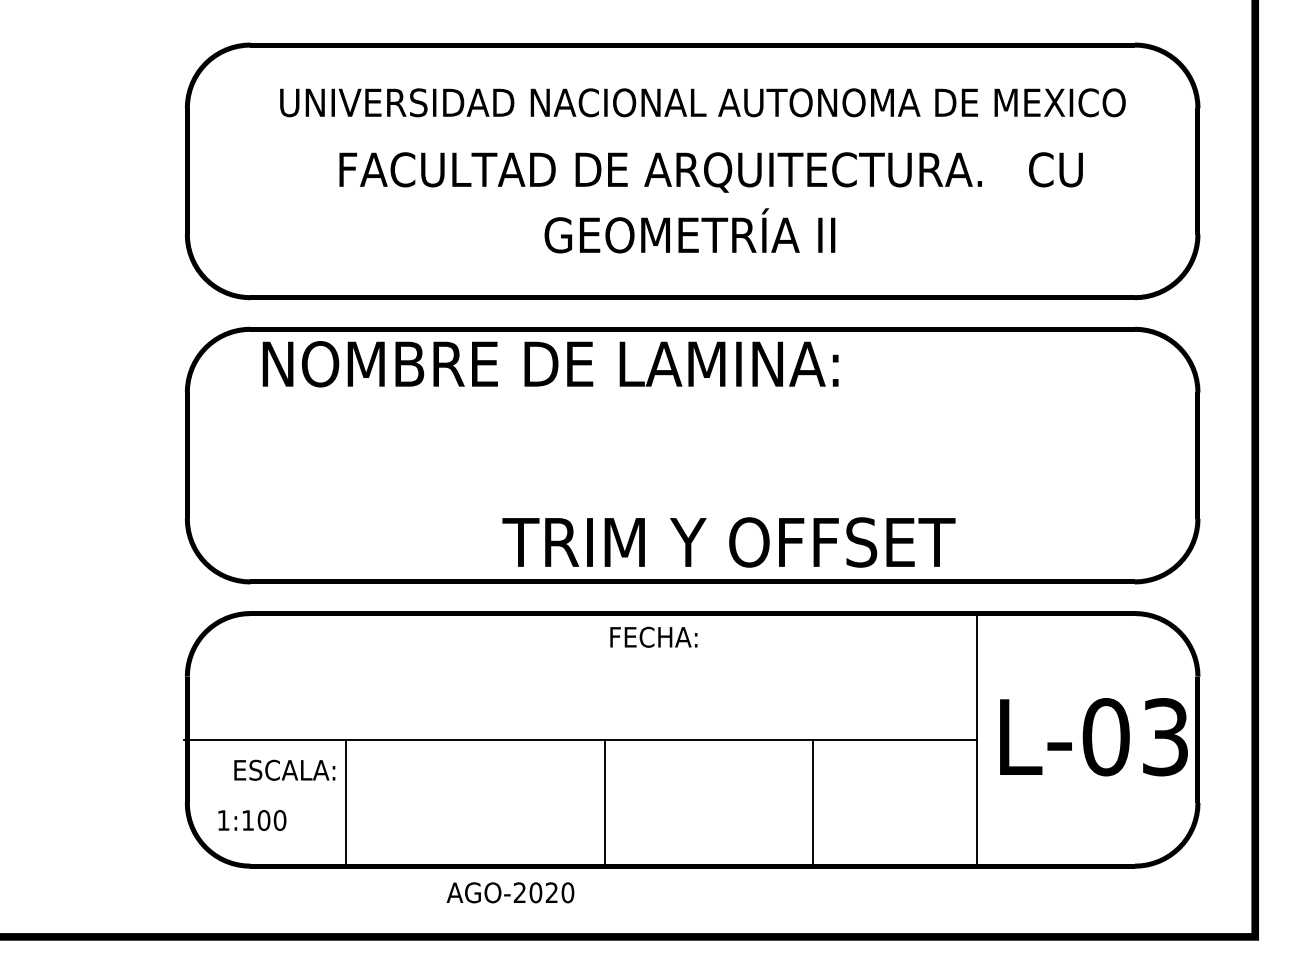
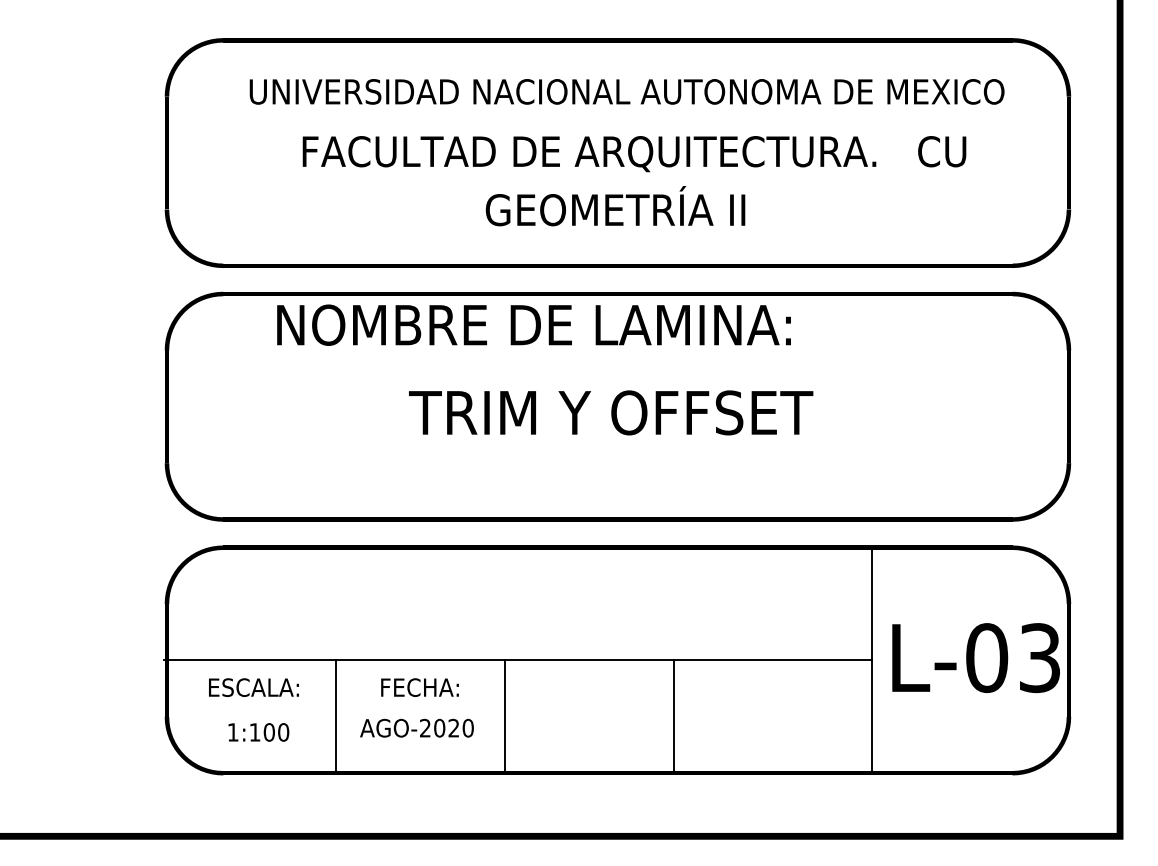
text: (550, 364) -> (533, 325), moved
text: (728, 542) -> (610, 412), moved
text: (653, 636) -> (419, 686), moved
line: (345, 802) -> (335, 716), moved
line: (605, 802) -> (505, 716), moved
line: (812, 802) -> (674, 716), moved
text: (252, 820) -> (259, 732), moved
text: (510, 892) -> (417, 727), moved

